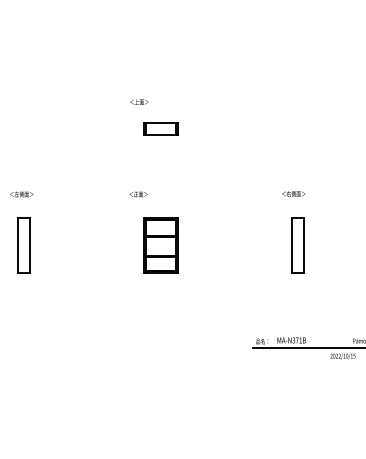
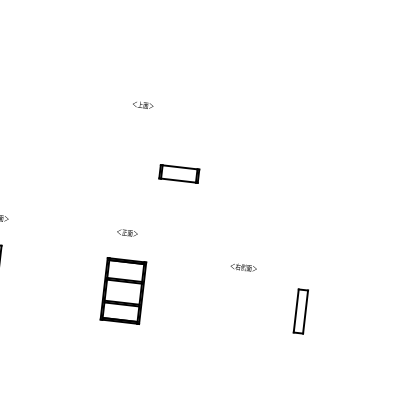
text: (139, 101) -> (143, 104), moved
part: (160, 128) -> (178, 173), moved
text: (293, 193) -> (243, 267), moved
part: (160, 245) -> (122, 290), moved
part: (297, 245) -> (300, 311), size x0.7

